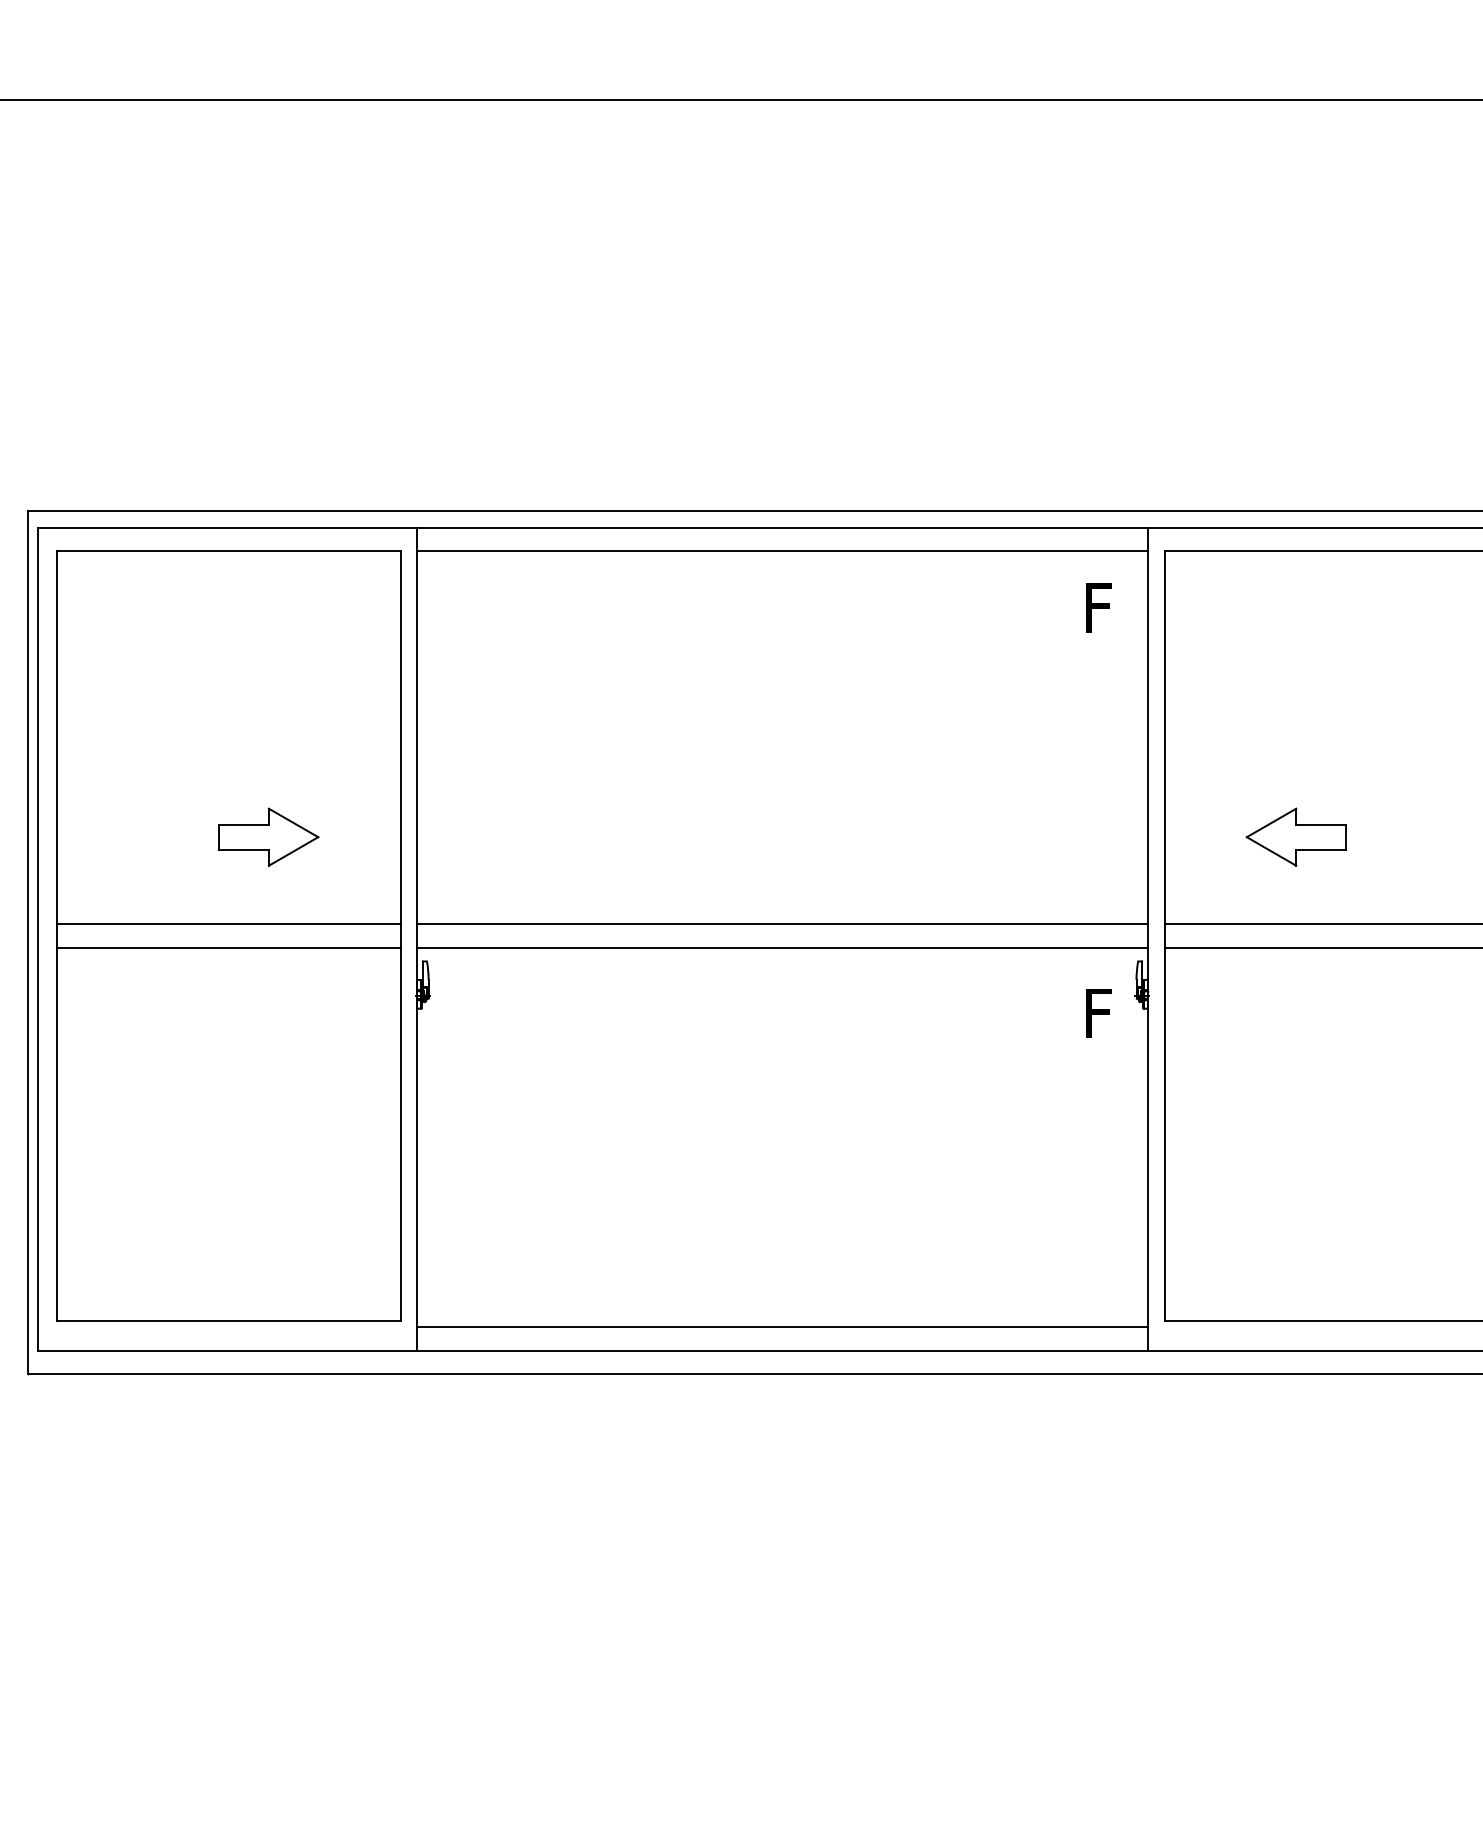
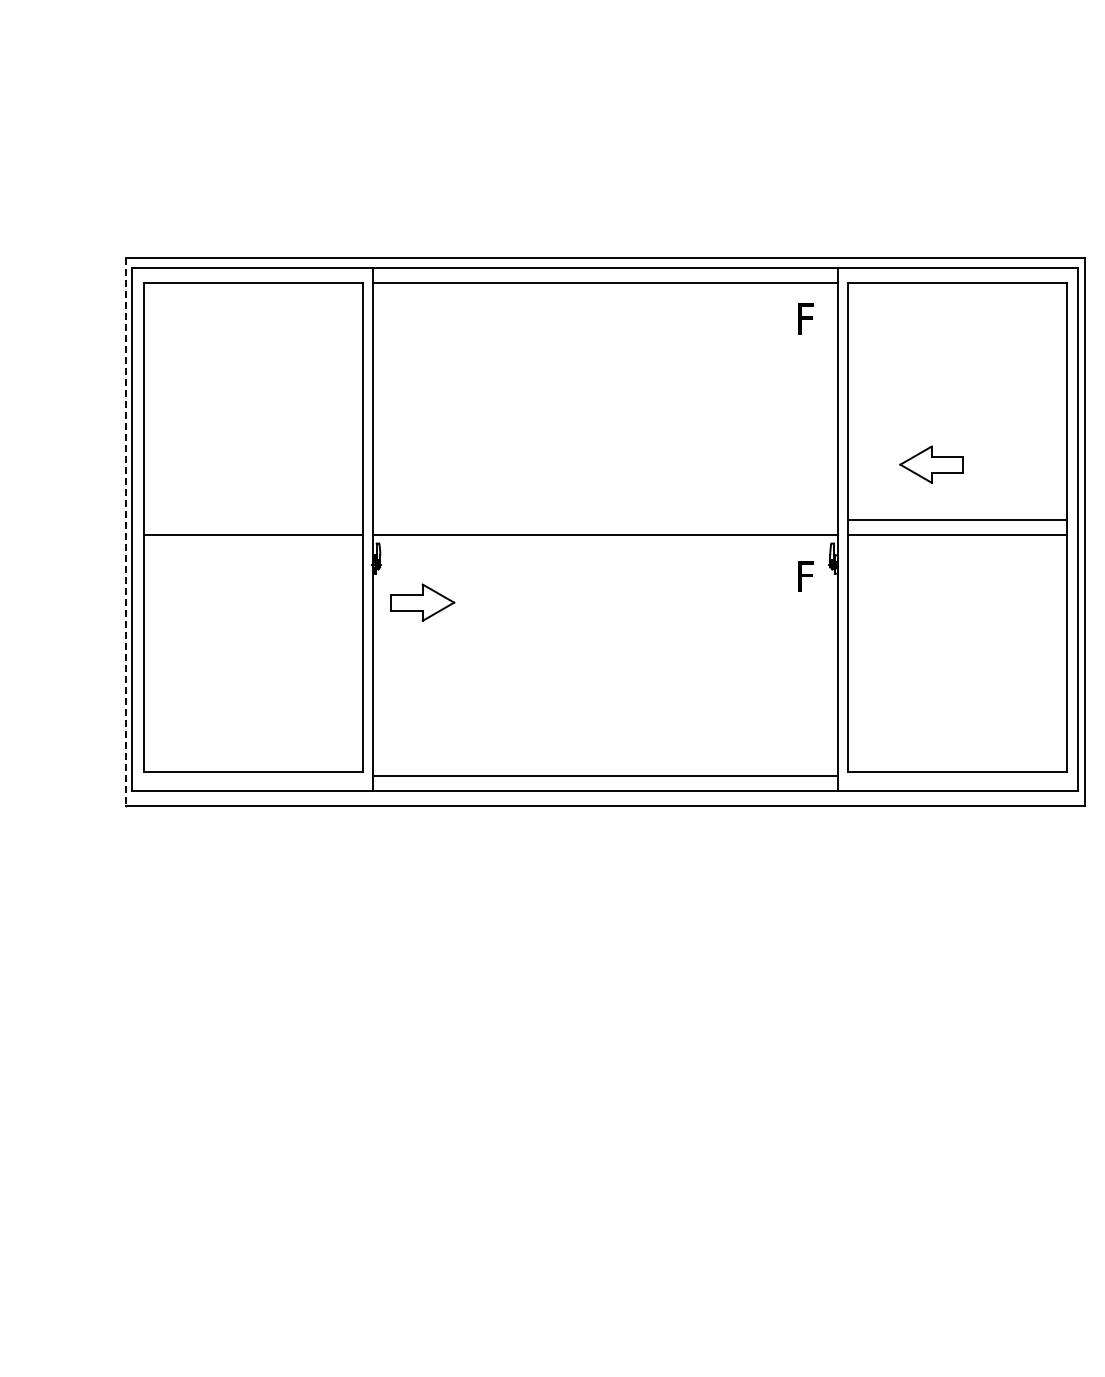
part: (268, 836) -> (422, 602), moved
line: (227, 923) -> (252, 519), removed
line: (782, 923) -> (605, 519), removed
line: (27, 943) -> (125, 532), solid -> dashed

